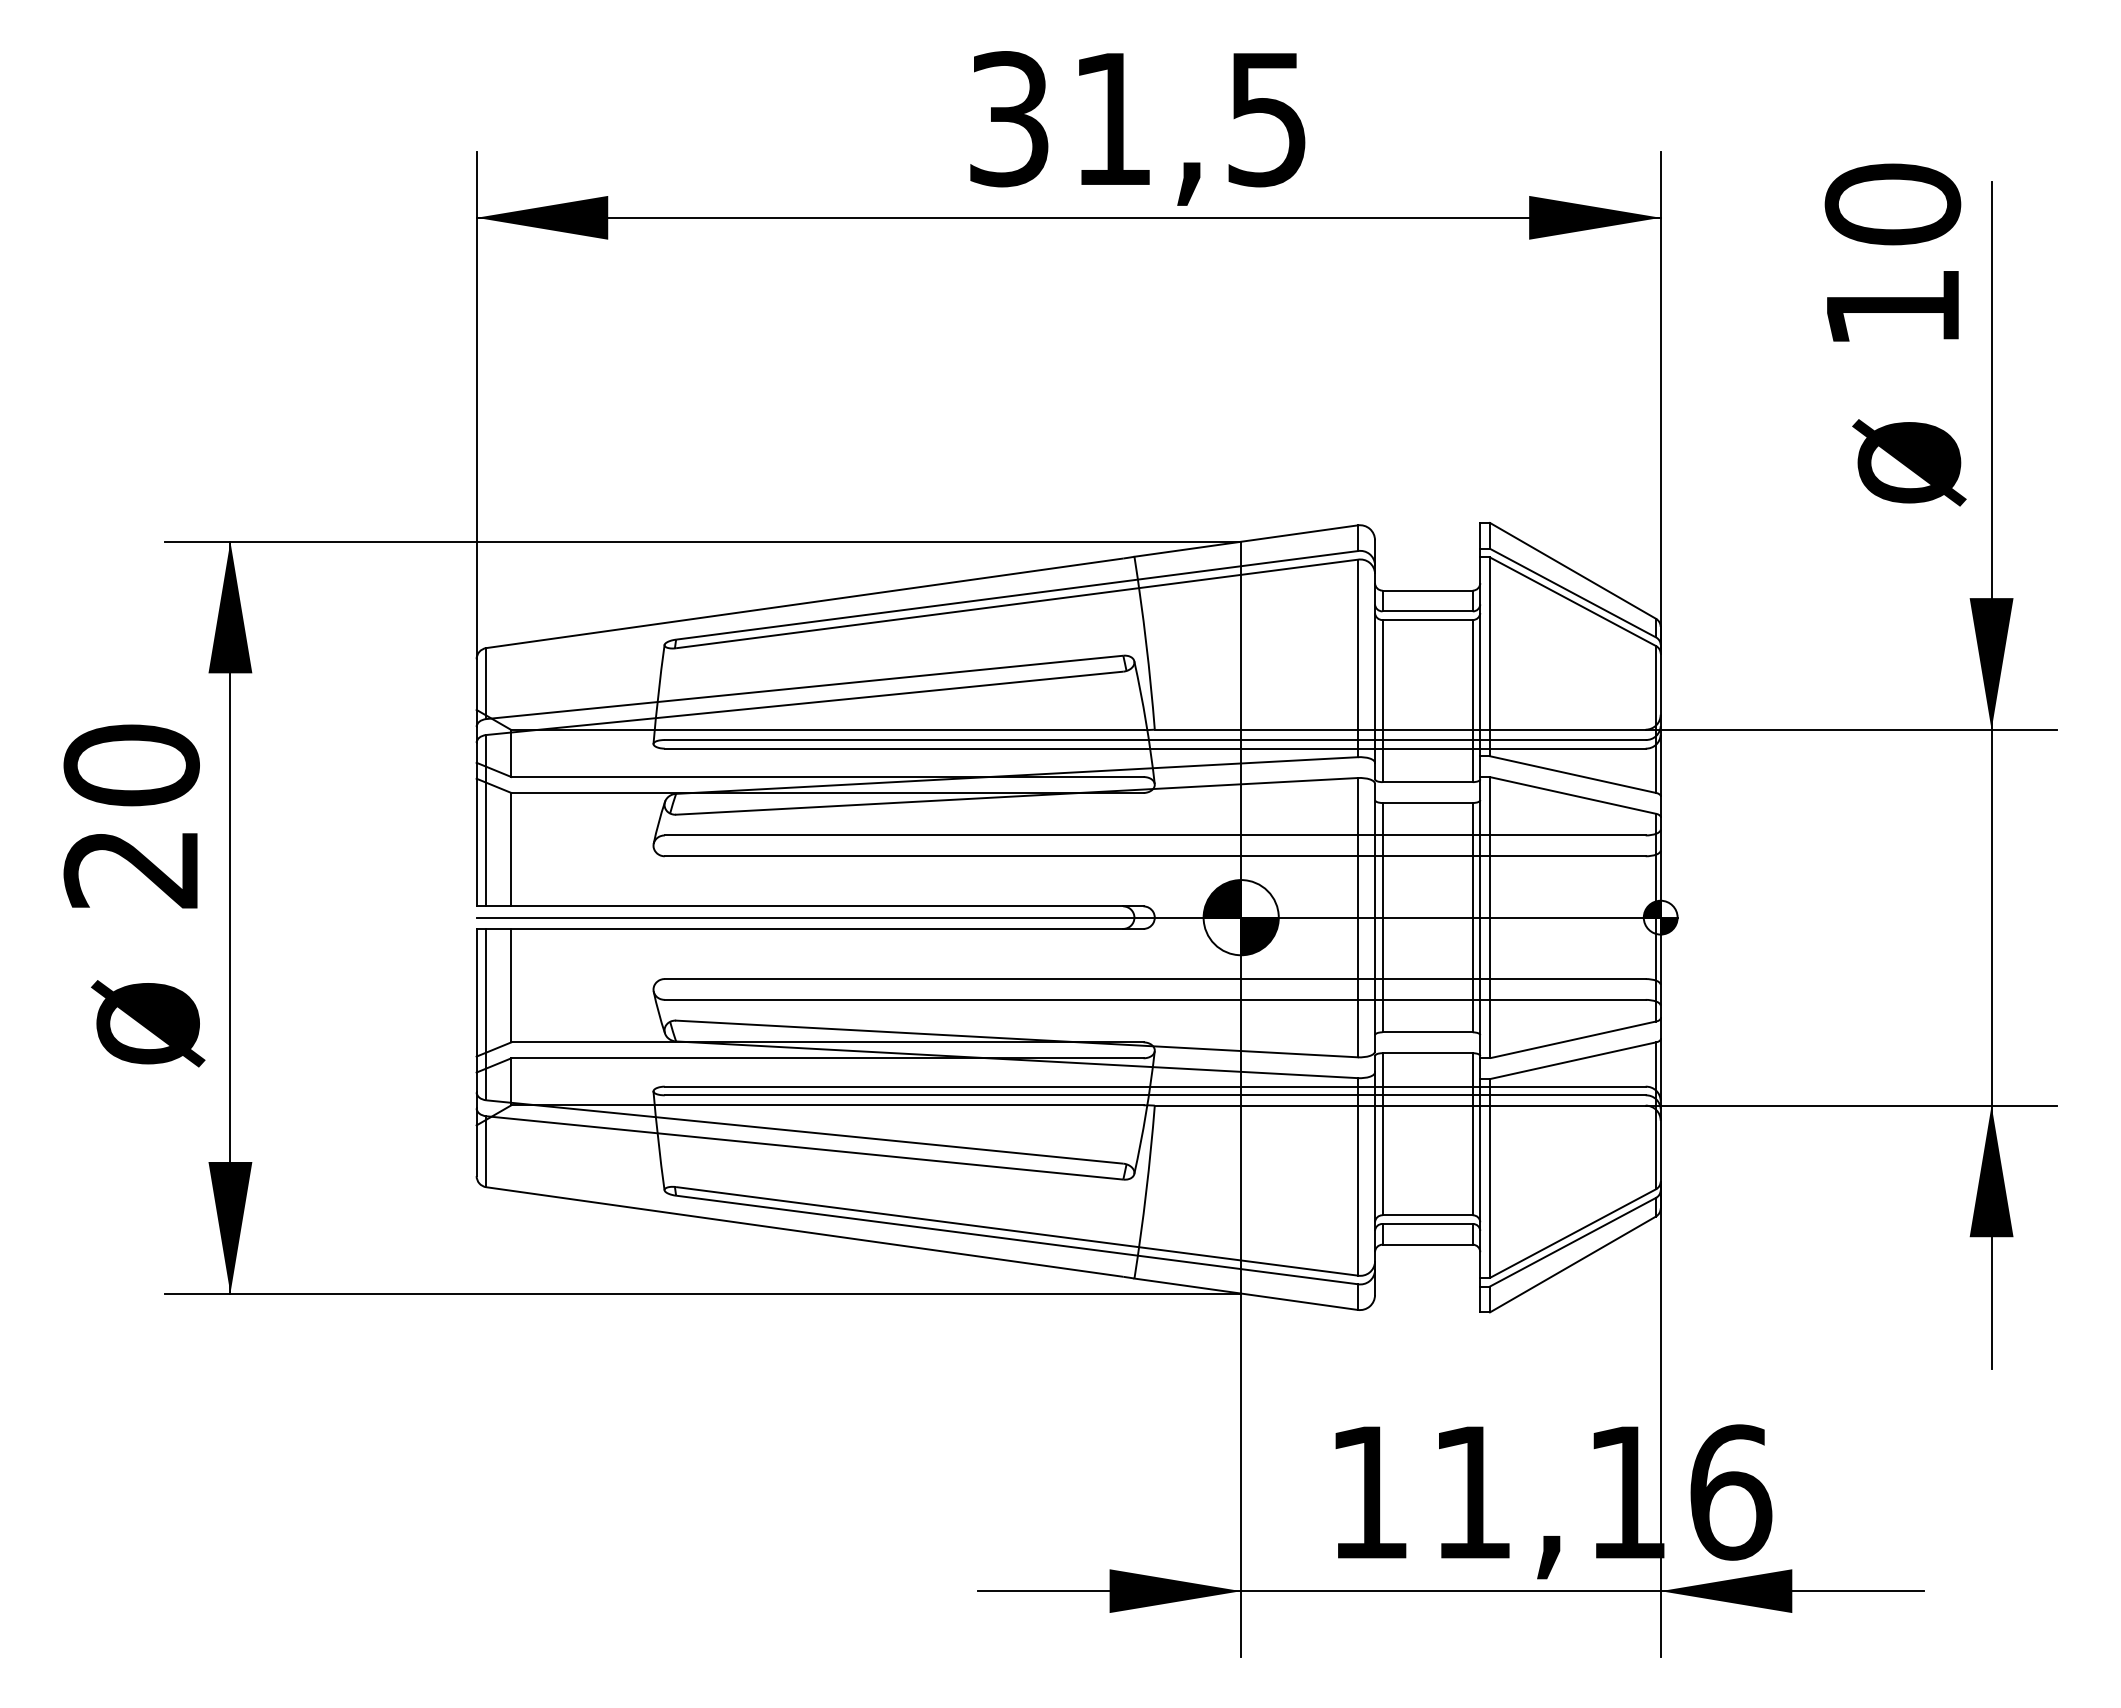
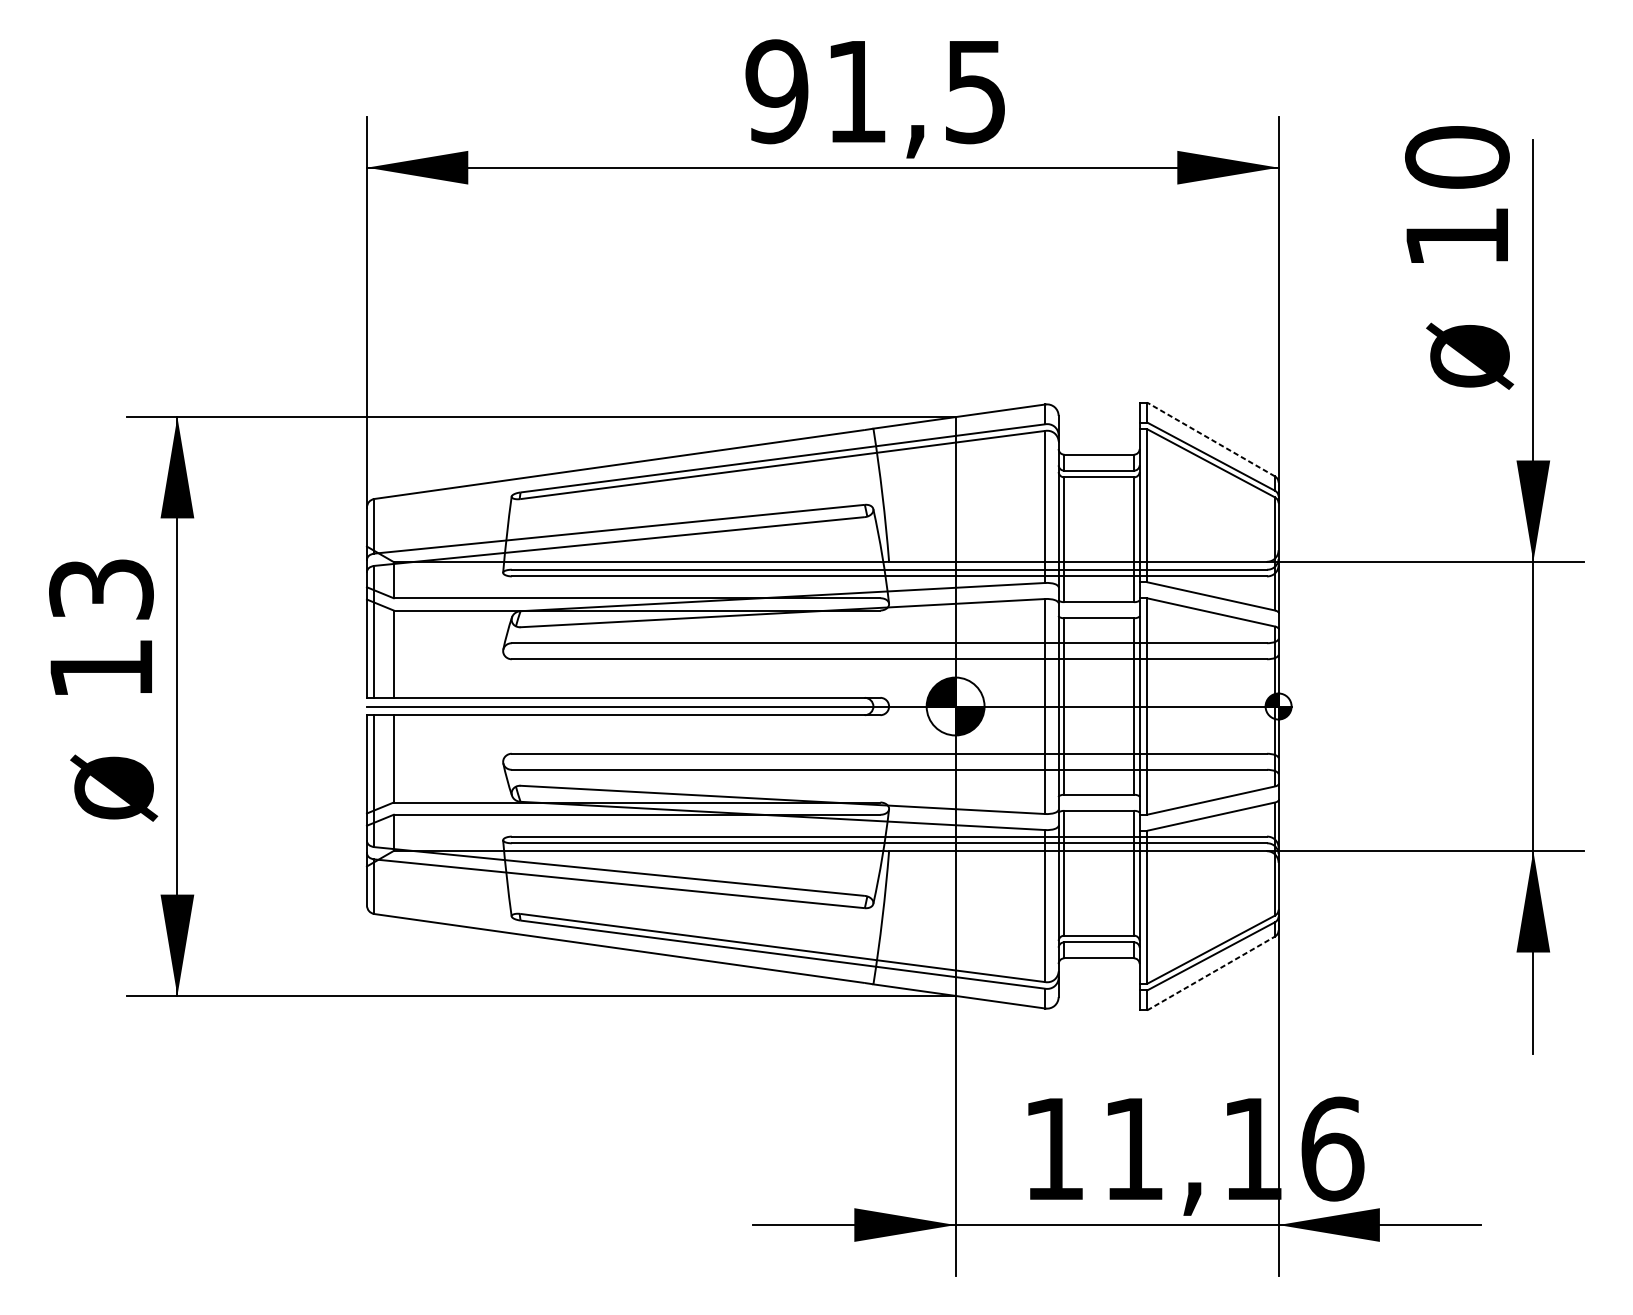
text: (1008, 119) -> (776, 92), 31,5 -> 91,5
line: (1573, 570) -> (1211, 439), solid -> dashed
text: (131, 816) -> (101, 628), 20 -> 13
line: (1573, 1264) -> (1211, 973), solid -> dashed

